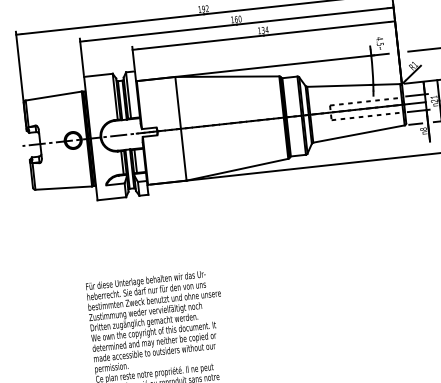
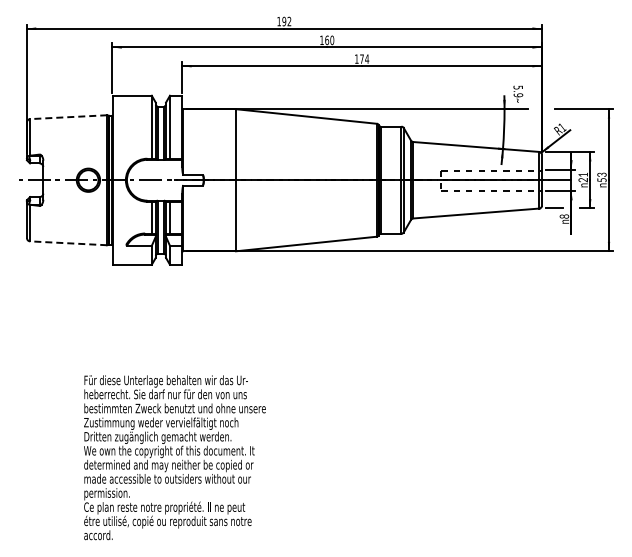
text: (262, 29) -> (361, 58), 134 -> 174
text: (380, 41) -> (518, 91), 4.5 -> 5.9
line: (53, 96) -> (68, 117), solid -> dashed
line: (63, 188) -> (68, 243), solid -> dashed

